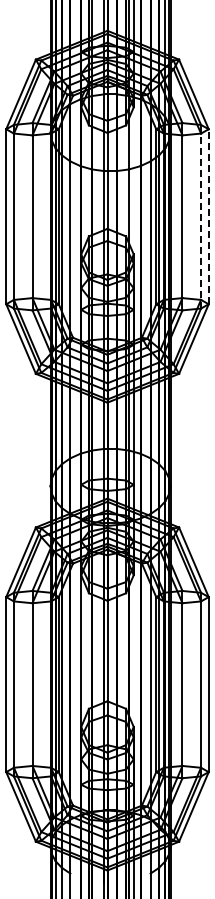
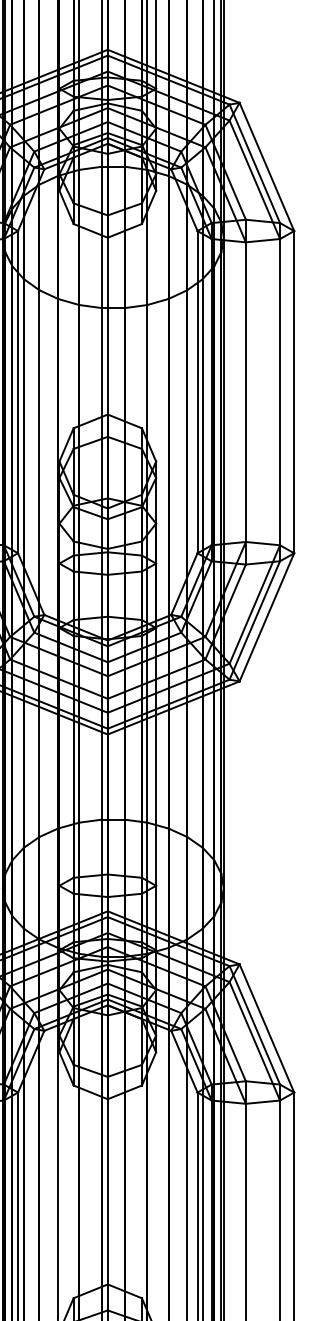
line: (201, 216) -> (280, 391), dashed -> solid
line: (208, 216) -> (293, 391), dashed -> solid

